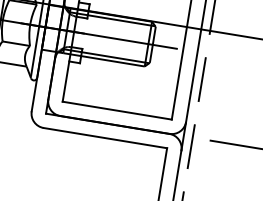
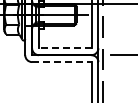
line: (115, 110) -> (64, 48), solid -> dashed
line: (104, 138) -> (61, 62), solid -> dashed

